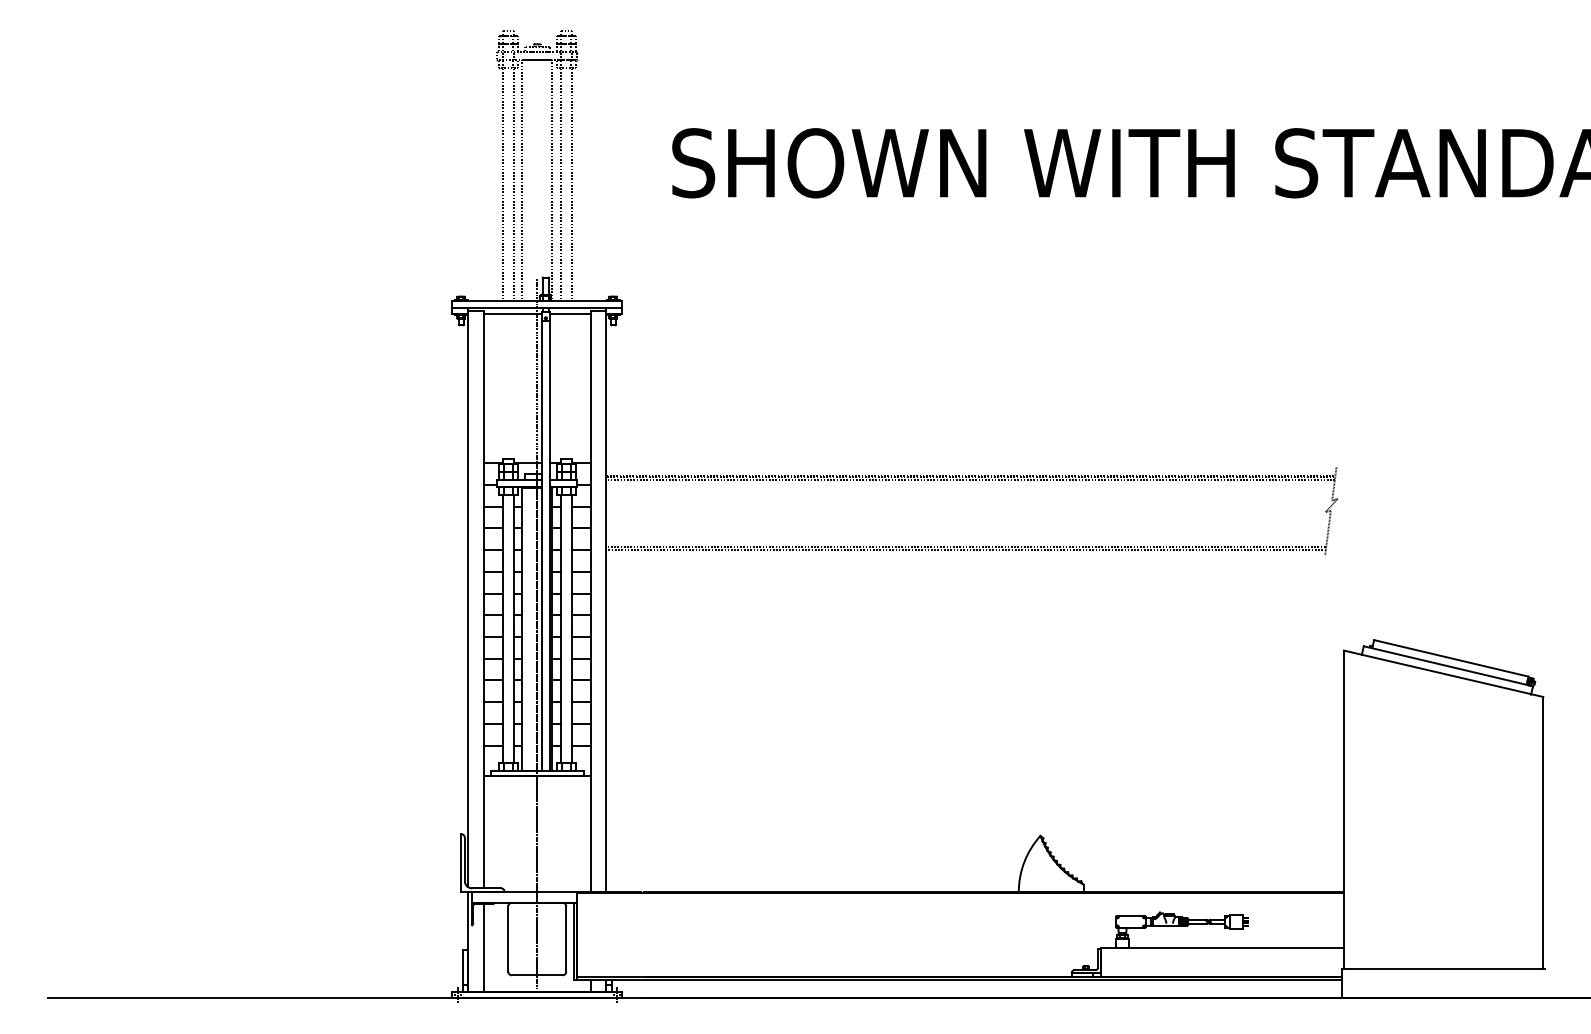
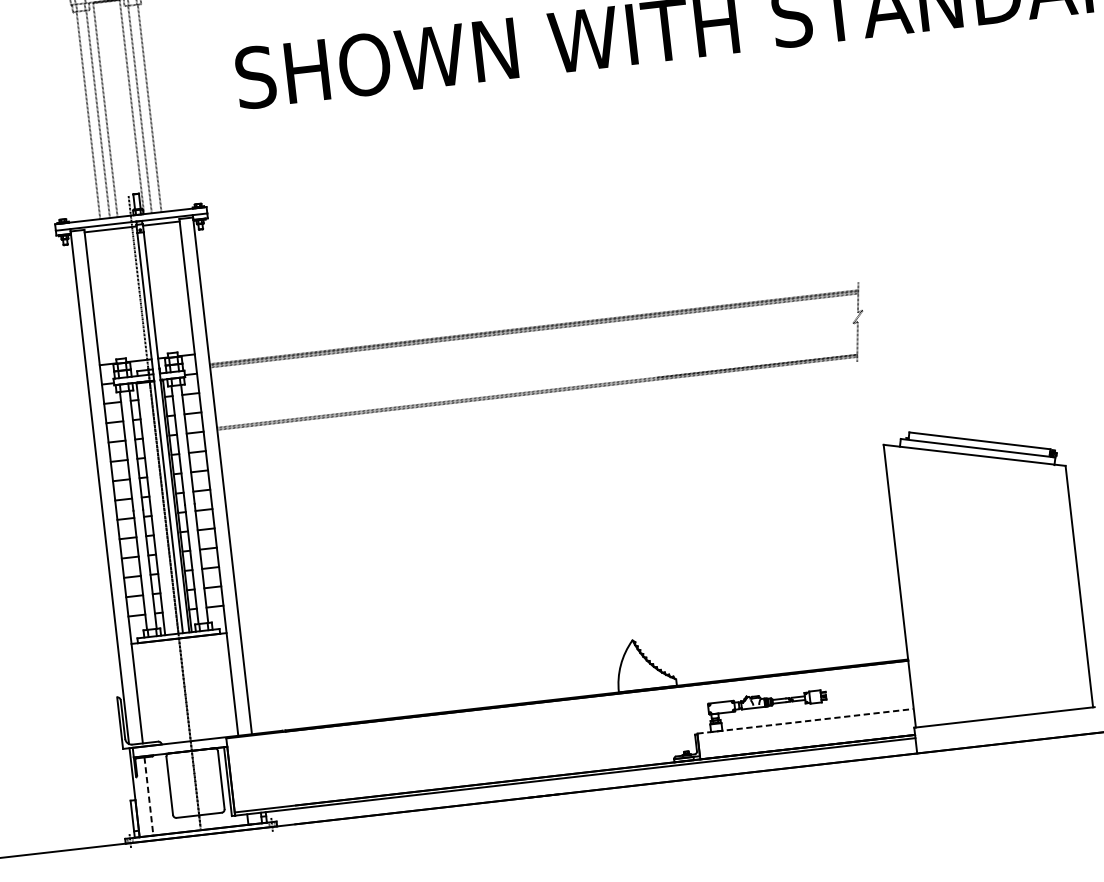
line: (1222, 947) -> (805, 721), solid -> dashed
line: (483, 948) -> (148, 796), solid -> dashed

